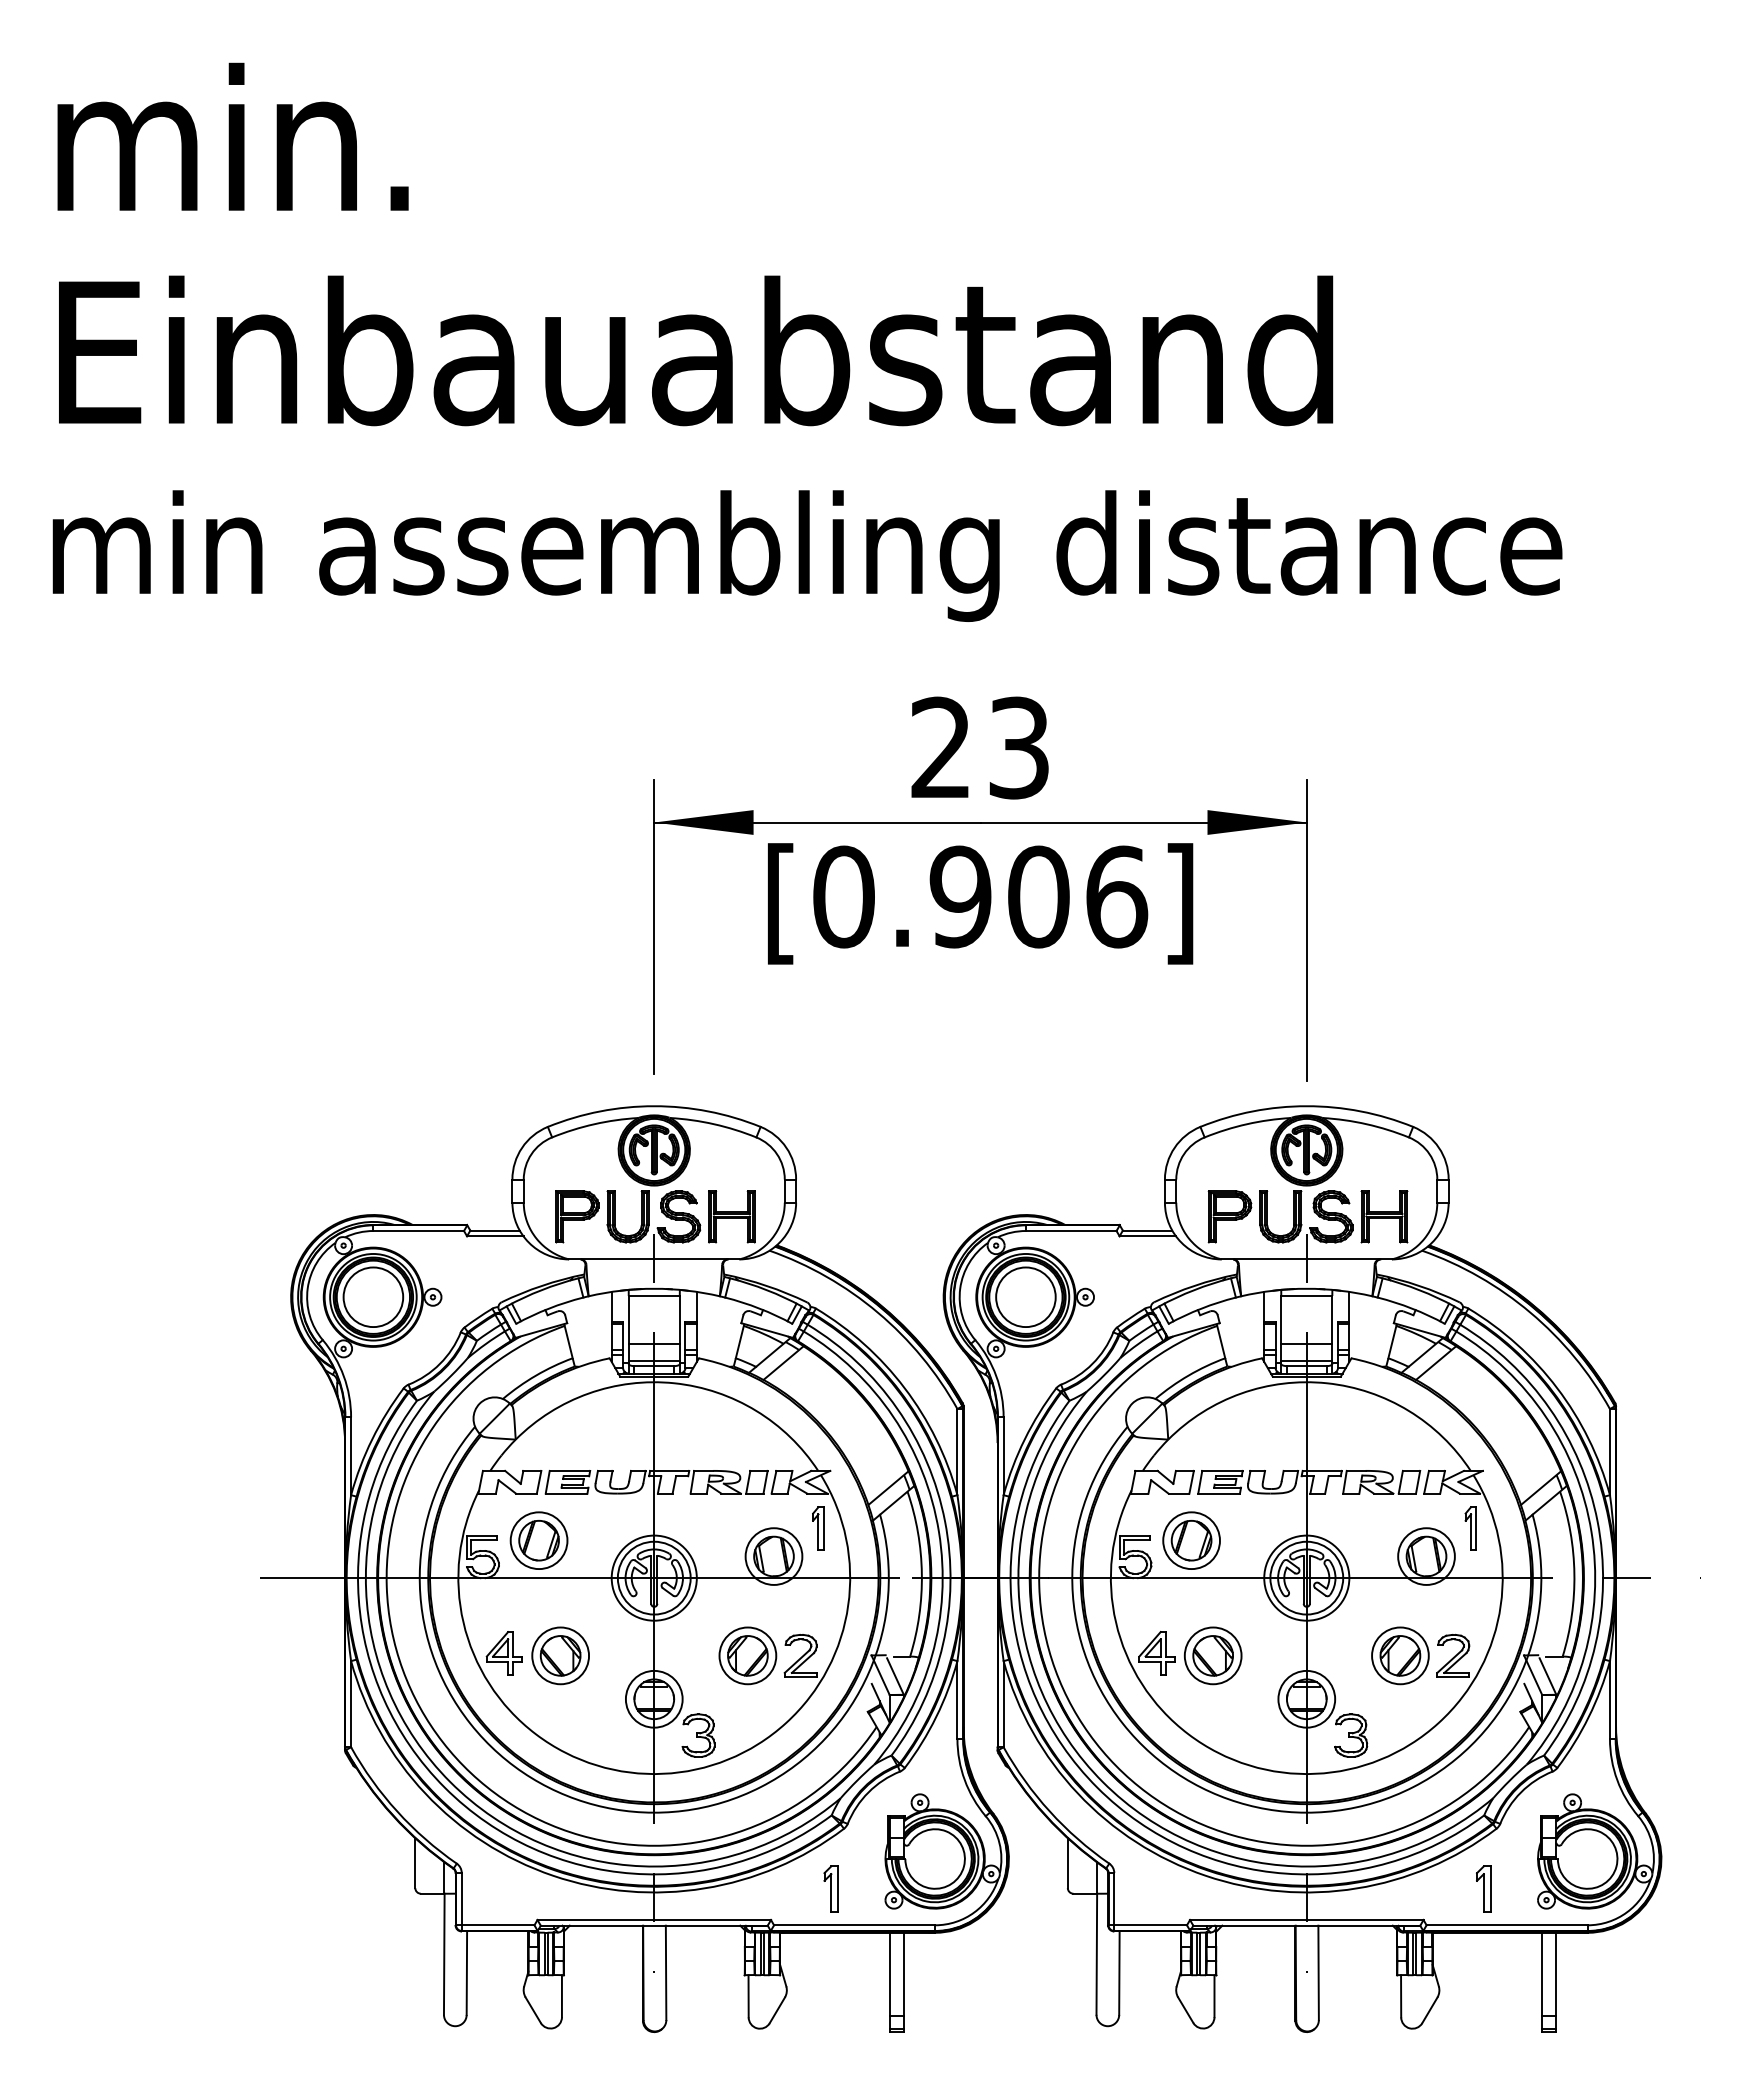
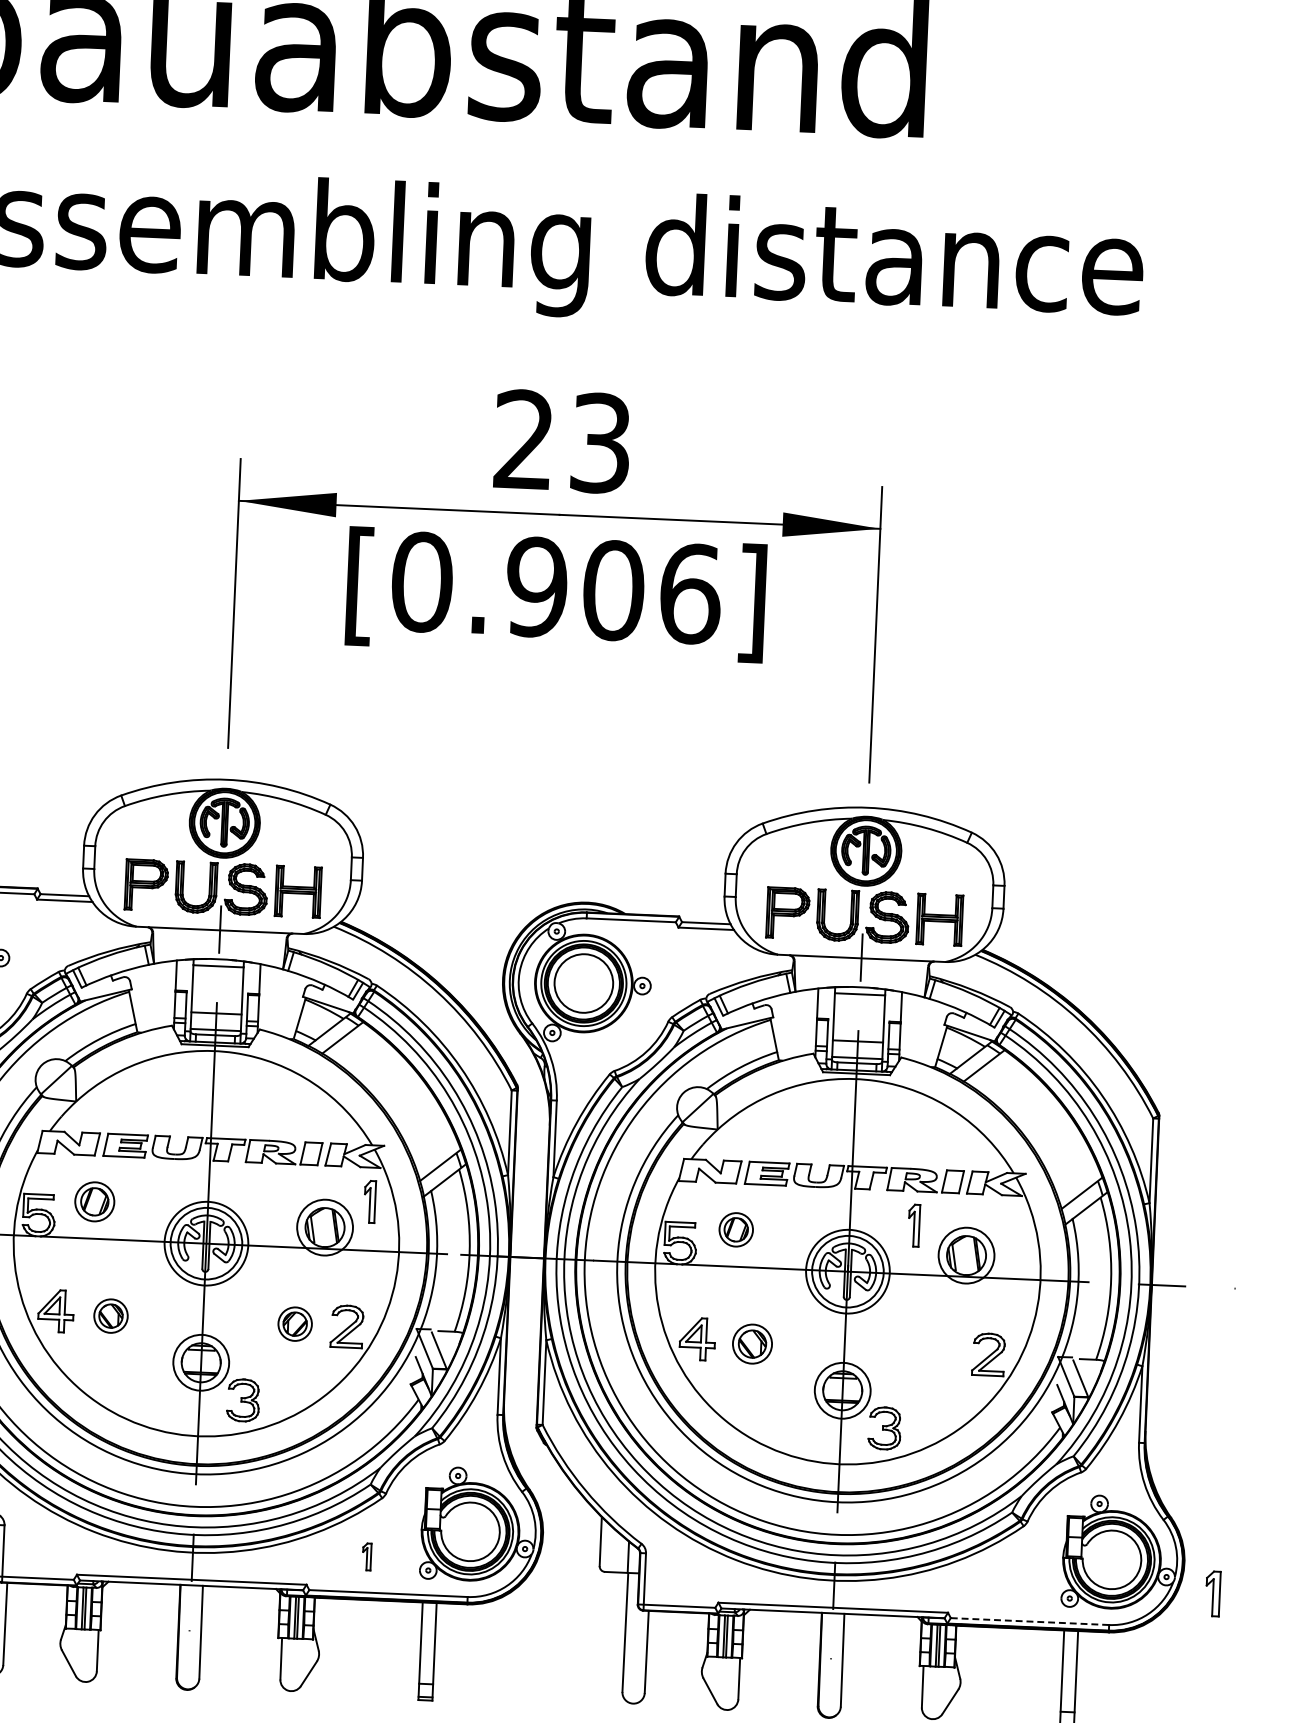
part: (1470, 1528) -> (913, 1225), moved
part: (538, 1540) -> (94, 1201), size x0.7
part: (1191, 1540) -> (736, 1229), size x0.6
part: (560, 1655) -> (110, 1315), size x0.6
part: (747, 1655) -> (294, 1323), size x0.6
part: (1212, 1655) -> (751, 1343), size x0.7
part: (1400, 1655) -> (936, 1351), removed
part: (830, 1888) -> (366, 1556), size x0.6
part: (1483, 1888) -> (1212, 1593), moved
line: (1507, 1925) -> (1030, 1621), solid -> dashed

